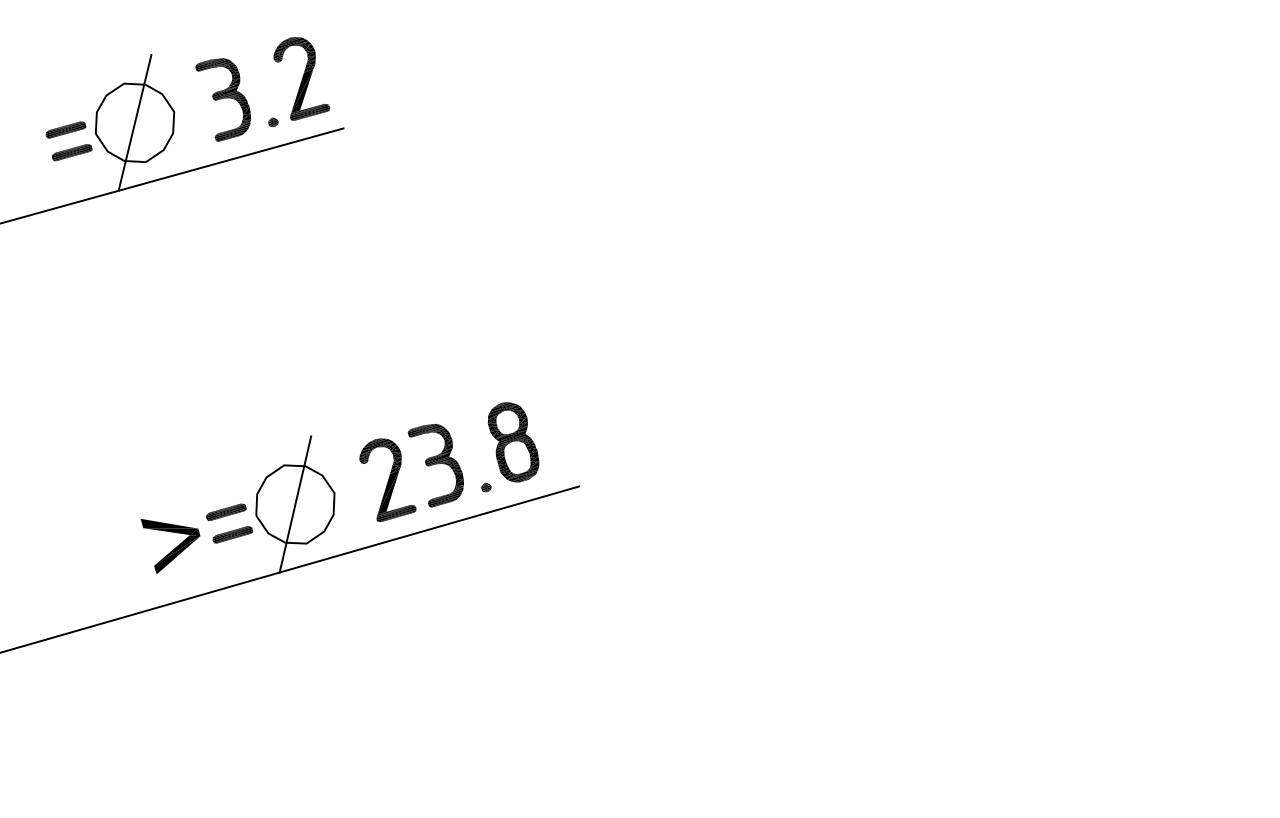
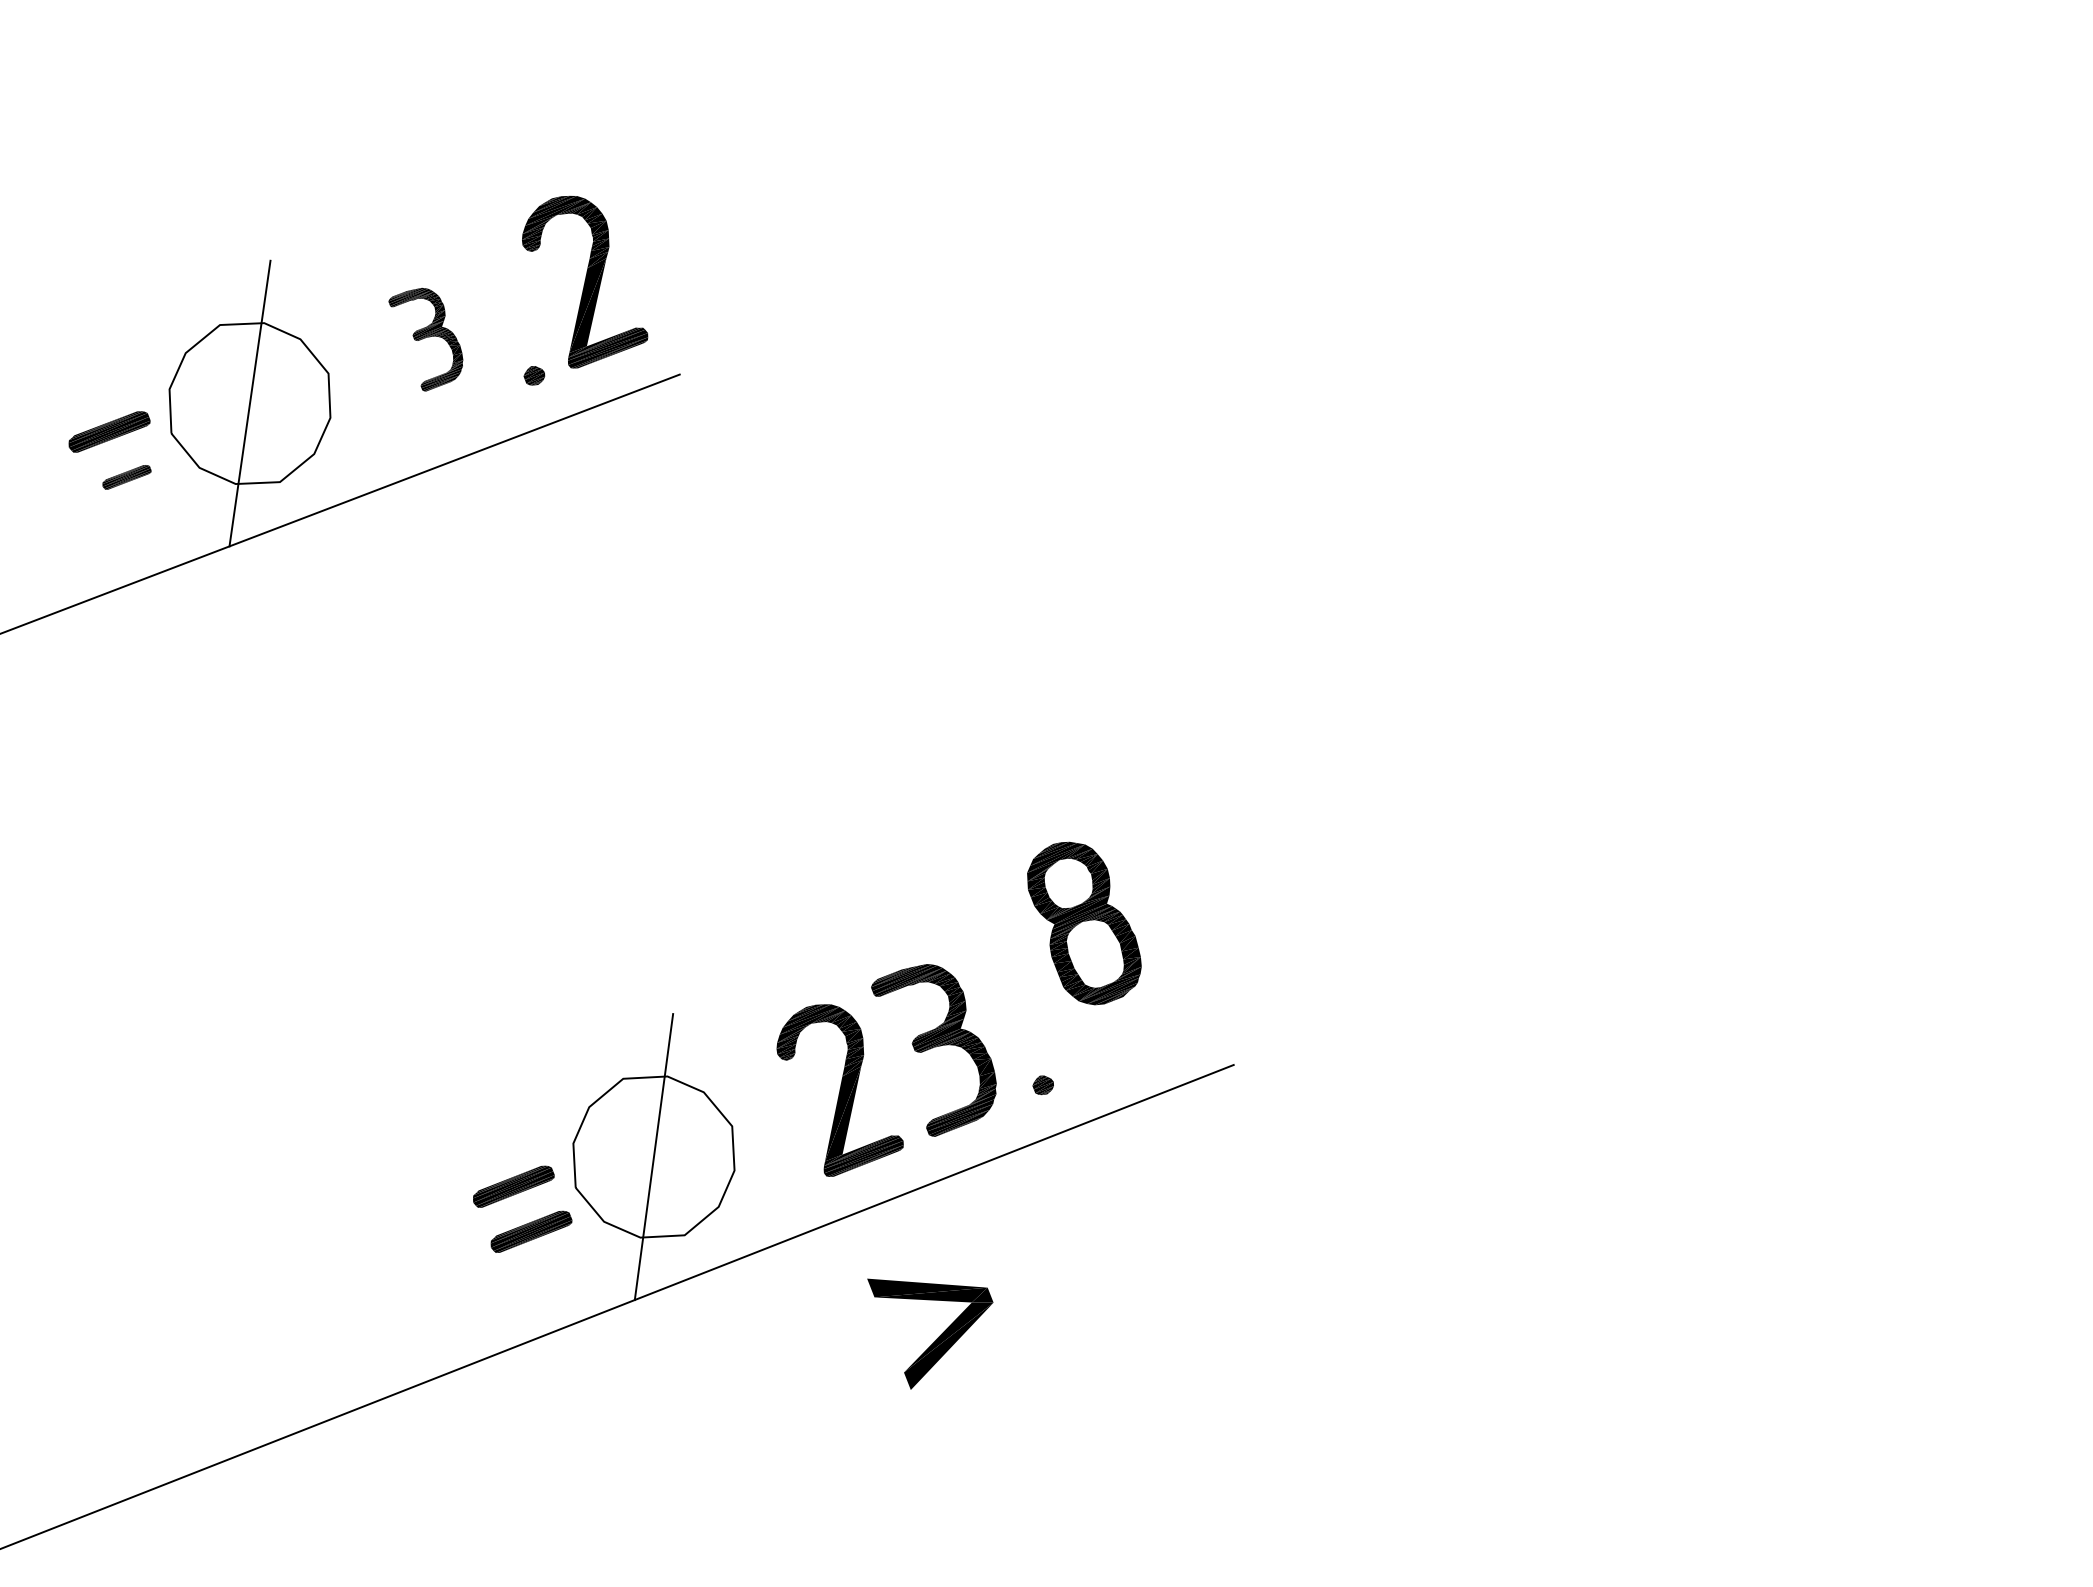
part: (222, 99) -> (425, 338), size x0.6
part: (72, 152) -> (127, 476), size x0.6
part: (513, 442) -> (1084, 923), moved
part: (170, 546) -> (933, 1329), moved

